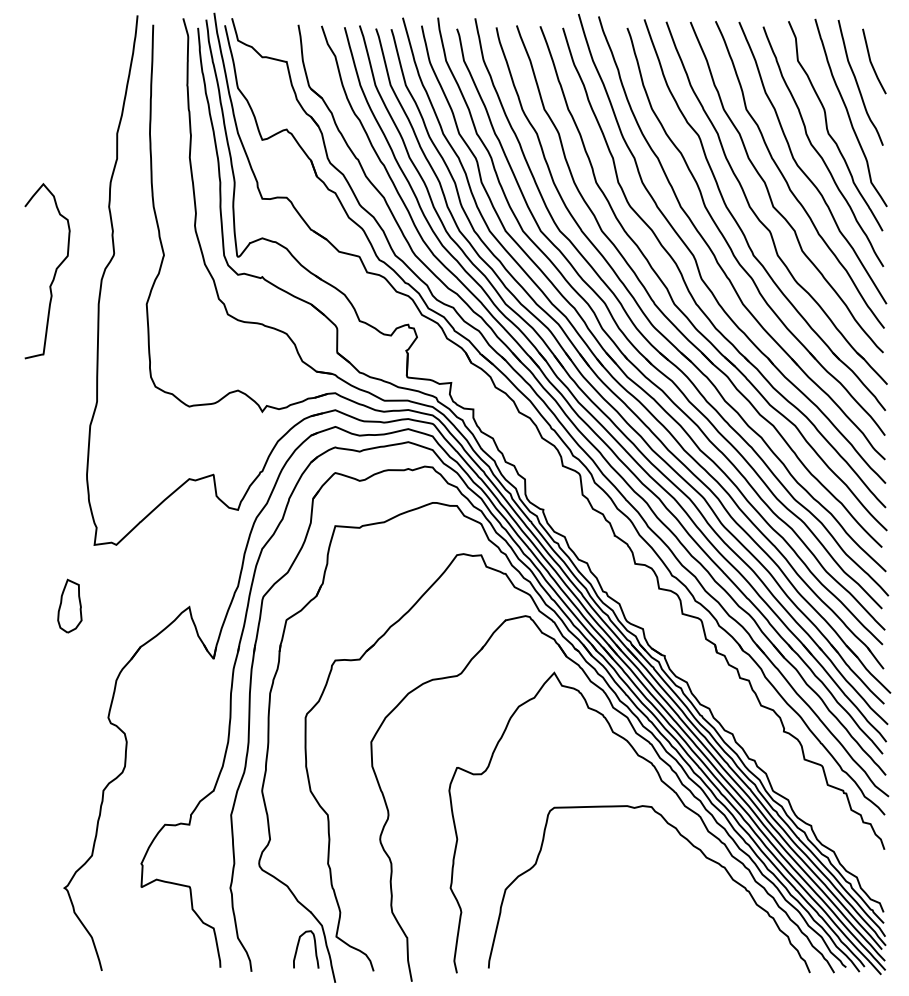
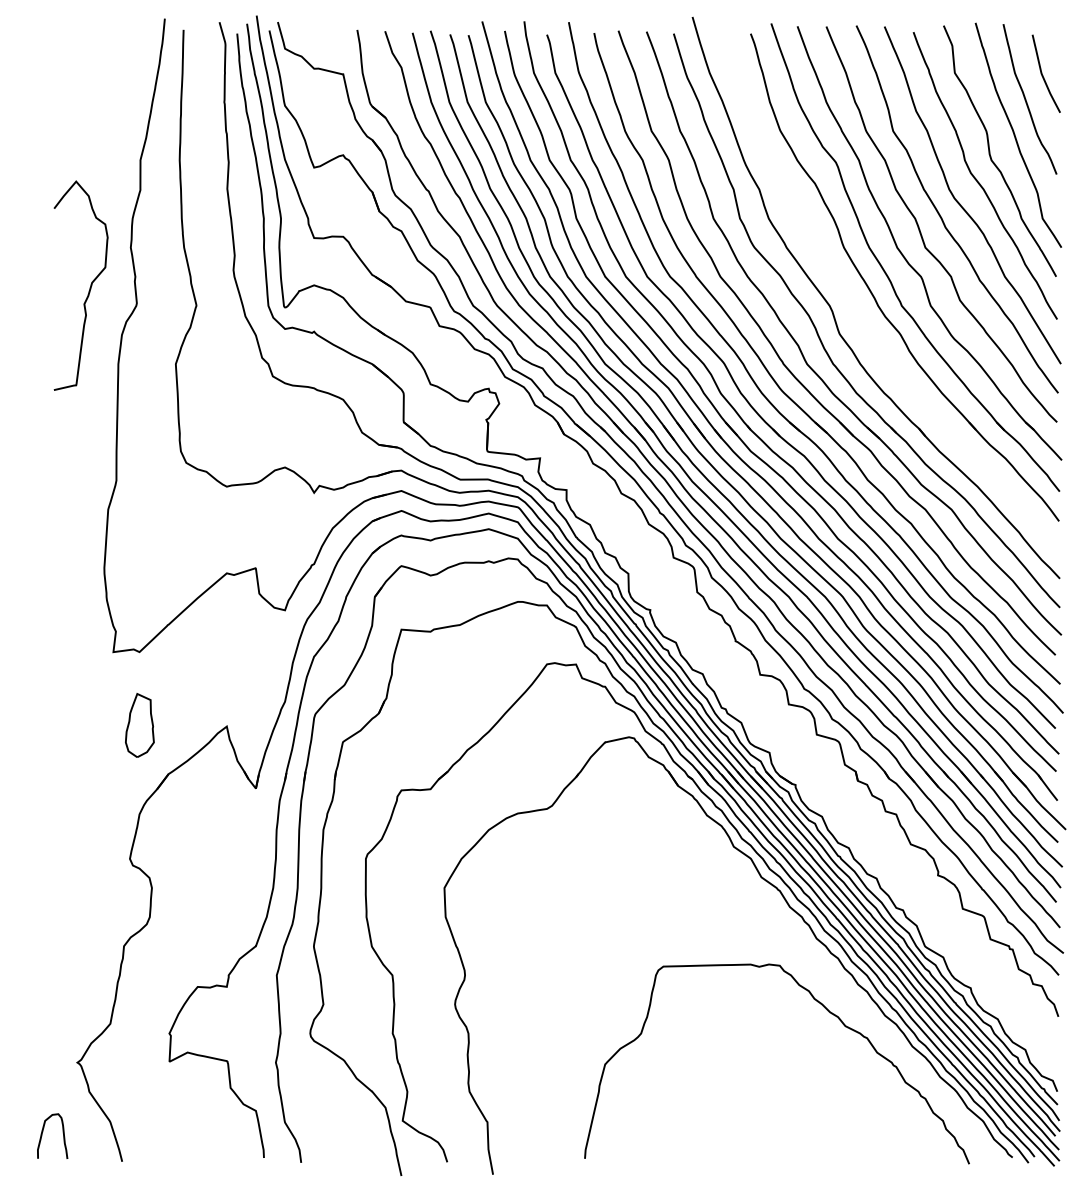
part: (713, 251) -> (853, 301), removed
curve: (54, 272) -> (89, 287), moved
part: (69, 606) -> (139, 725), moved
curve: (667, 786) -> (798, 941), removed
curve: (298, 945) -> (43, 1131), moved

